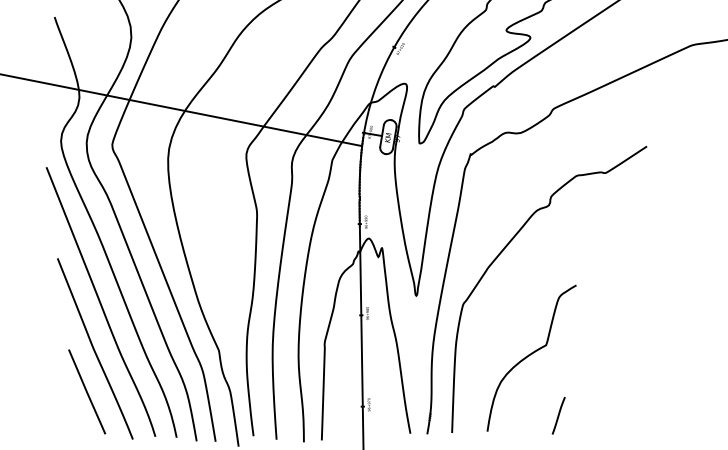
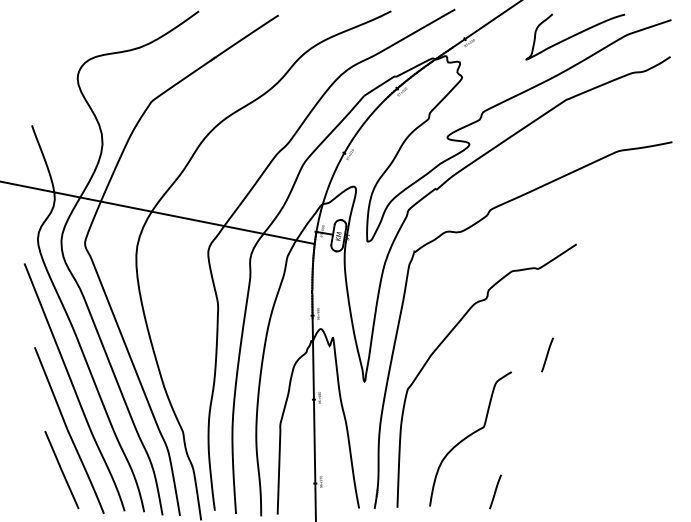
line: (615, 266) -> (547, 354), added

